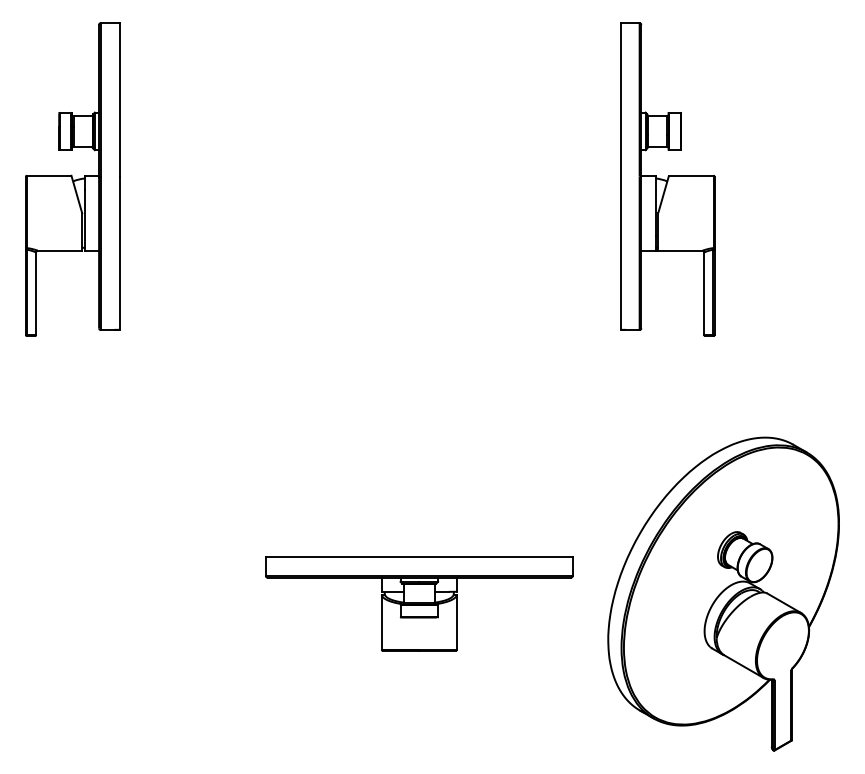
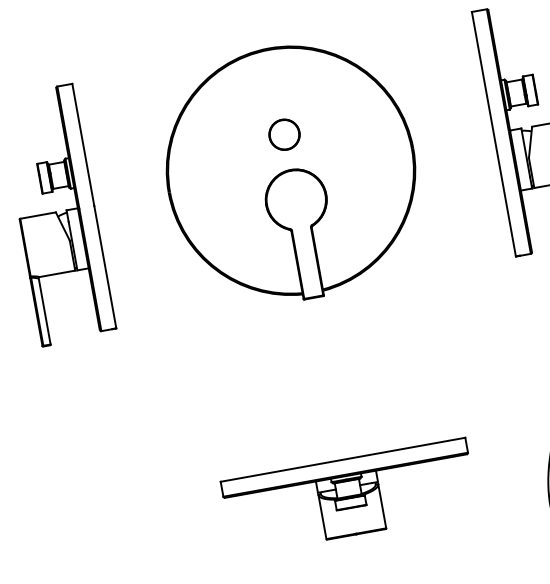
part: (366, 179) -> (291, 173), added
part: (419, 603) -> (349, 496), moved

